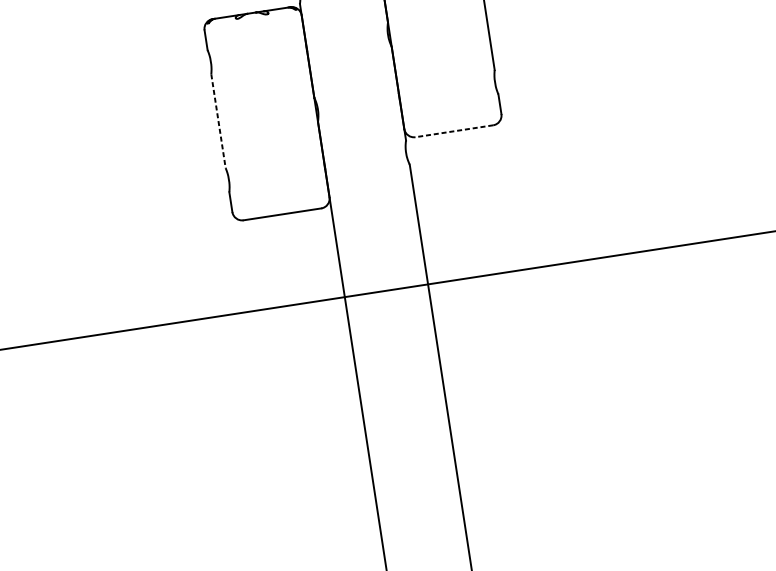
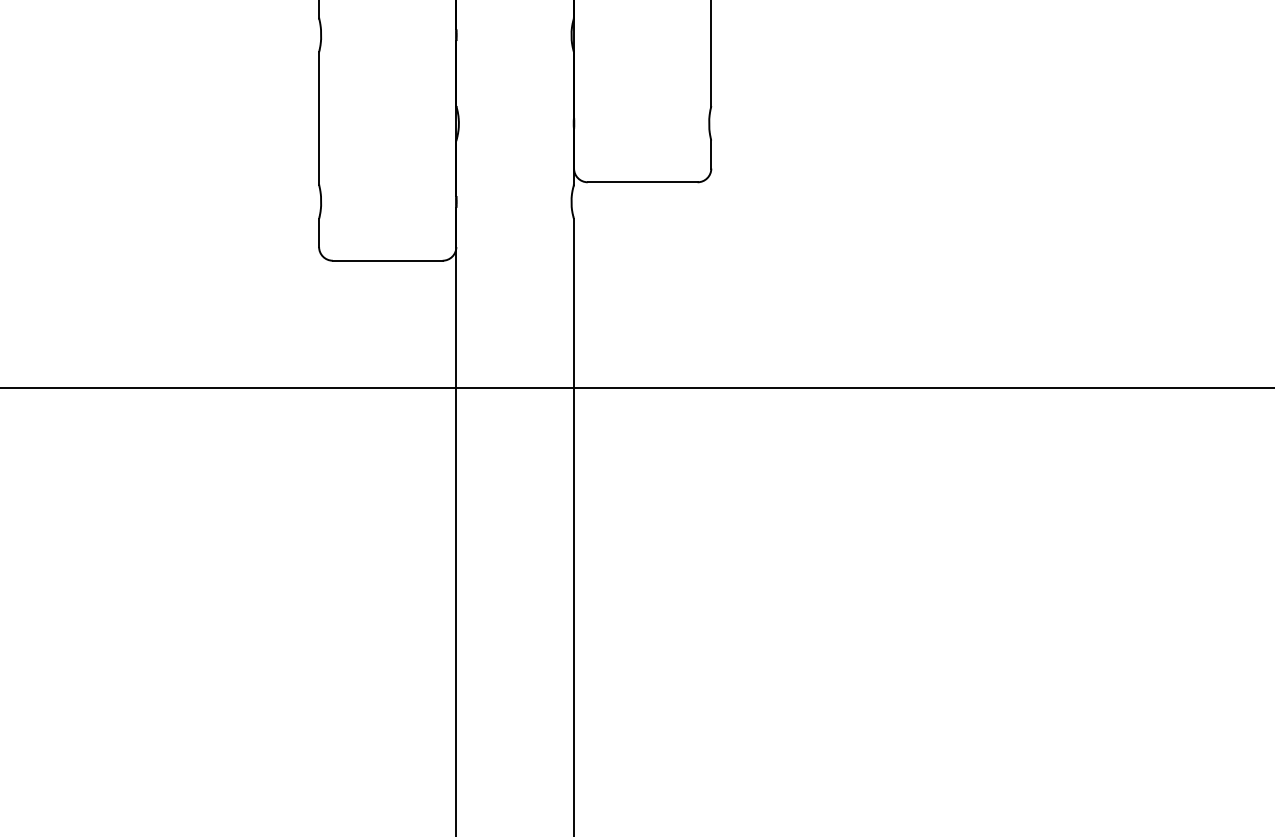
line: (218, 121) -> (319, 119), dashed -> solid
line: (454, 131) -> (642, 182), dashed -> solid

